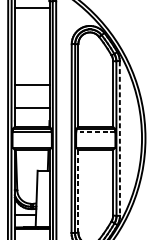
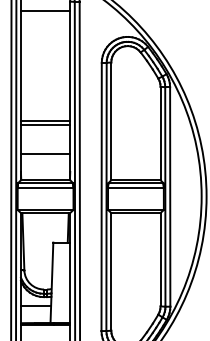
line: (32, 88) -> (45, 125), added
line: (95, 132) -> (135, 188), dashed -> solid
line: (120, 138) -> (170, 196), dashed -> solid
line: (78, 191) -> (111, 271), dashed -> solid

